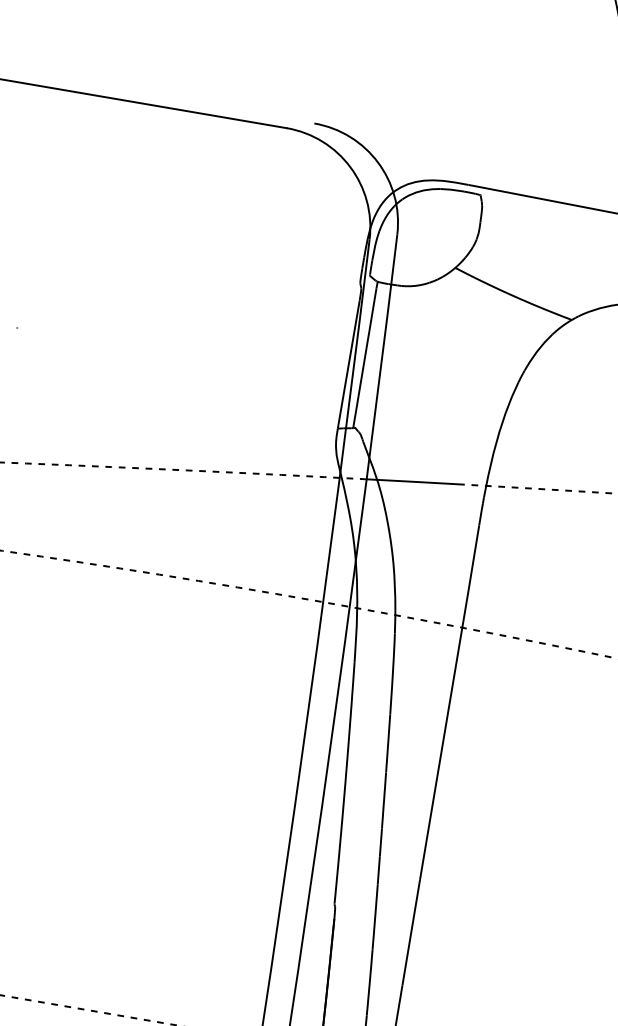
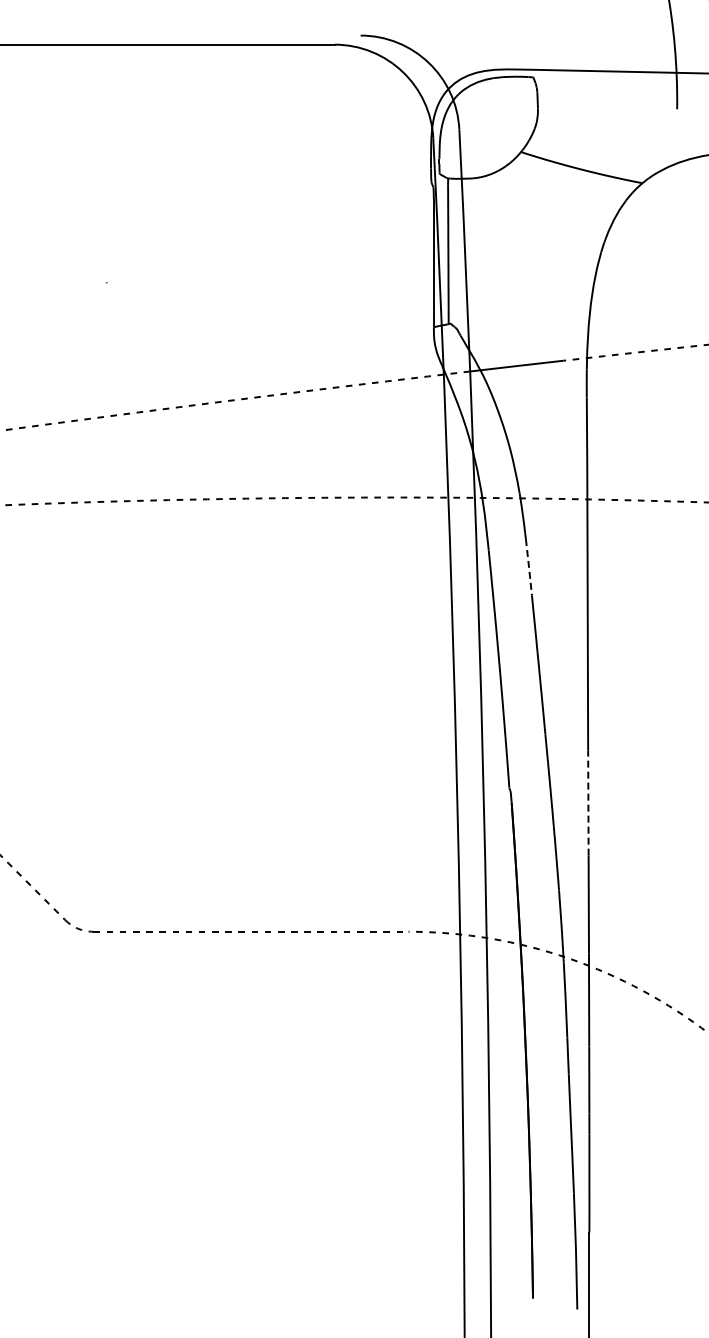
line: (392, 686) -> (529, 567), solid -> dashed
line: (411, 931) -> (588, 802), solid -> dashed

